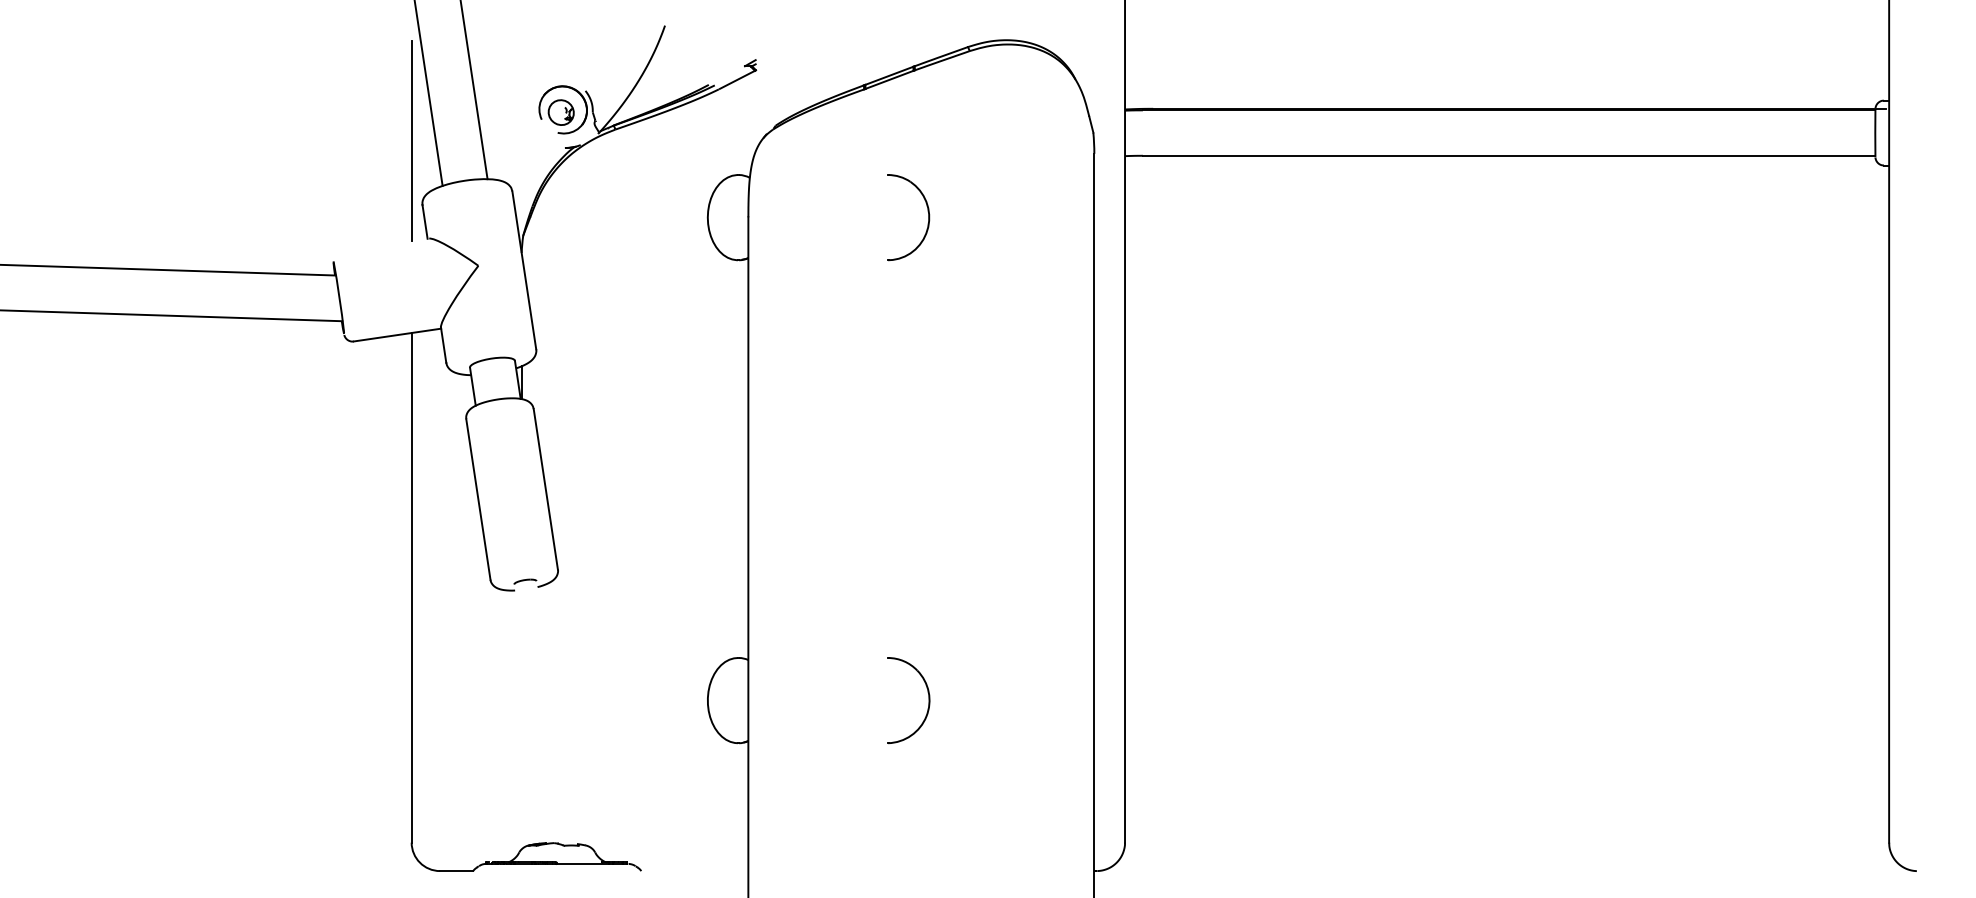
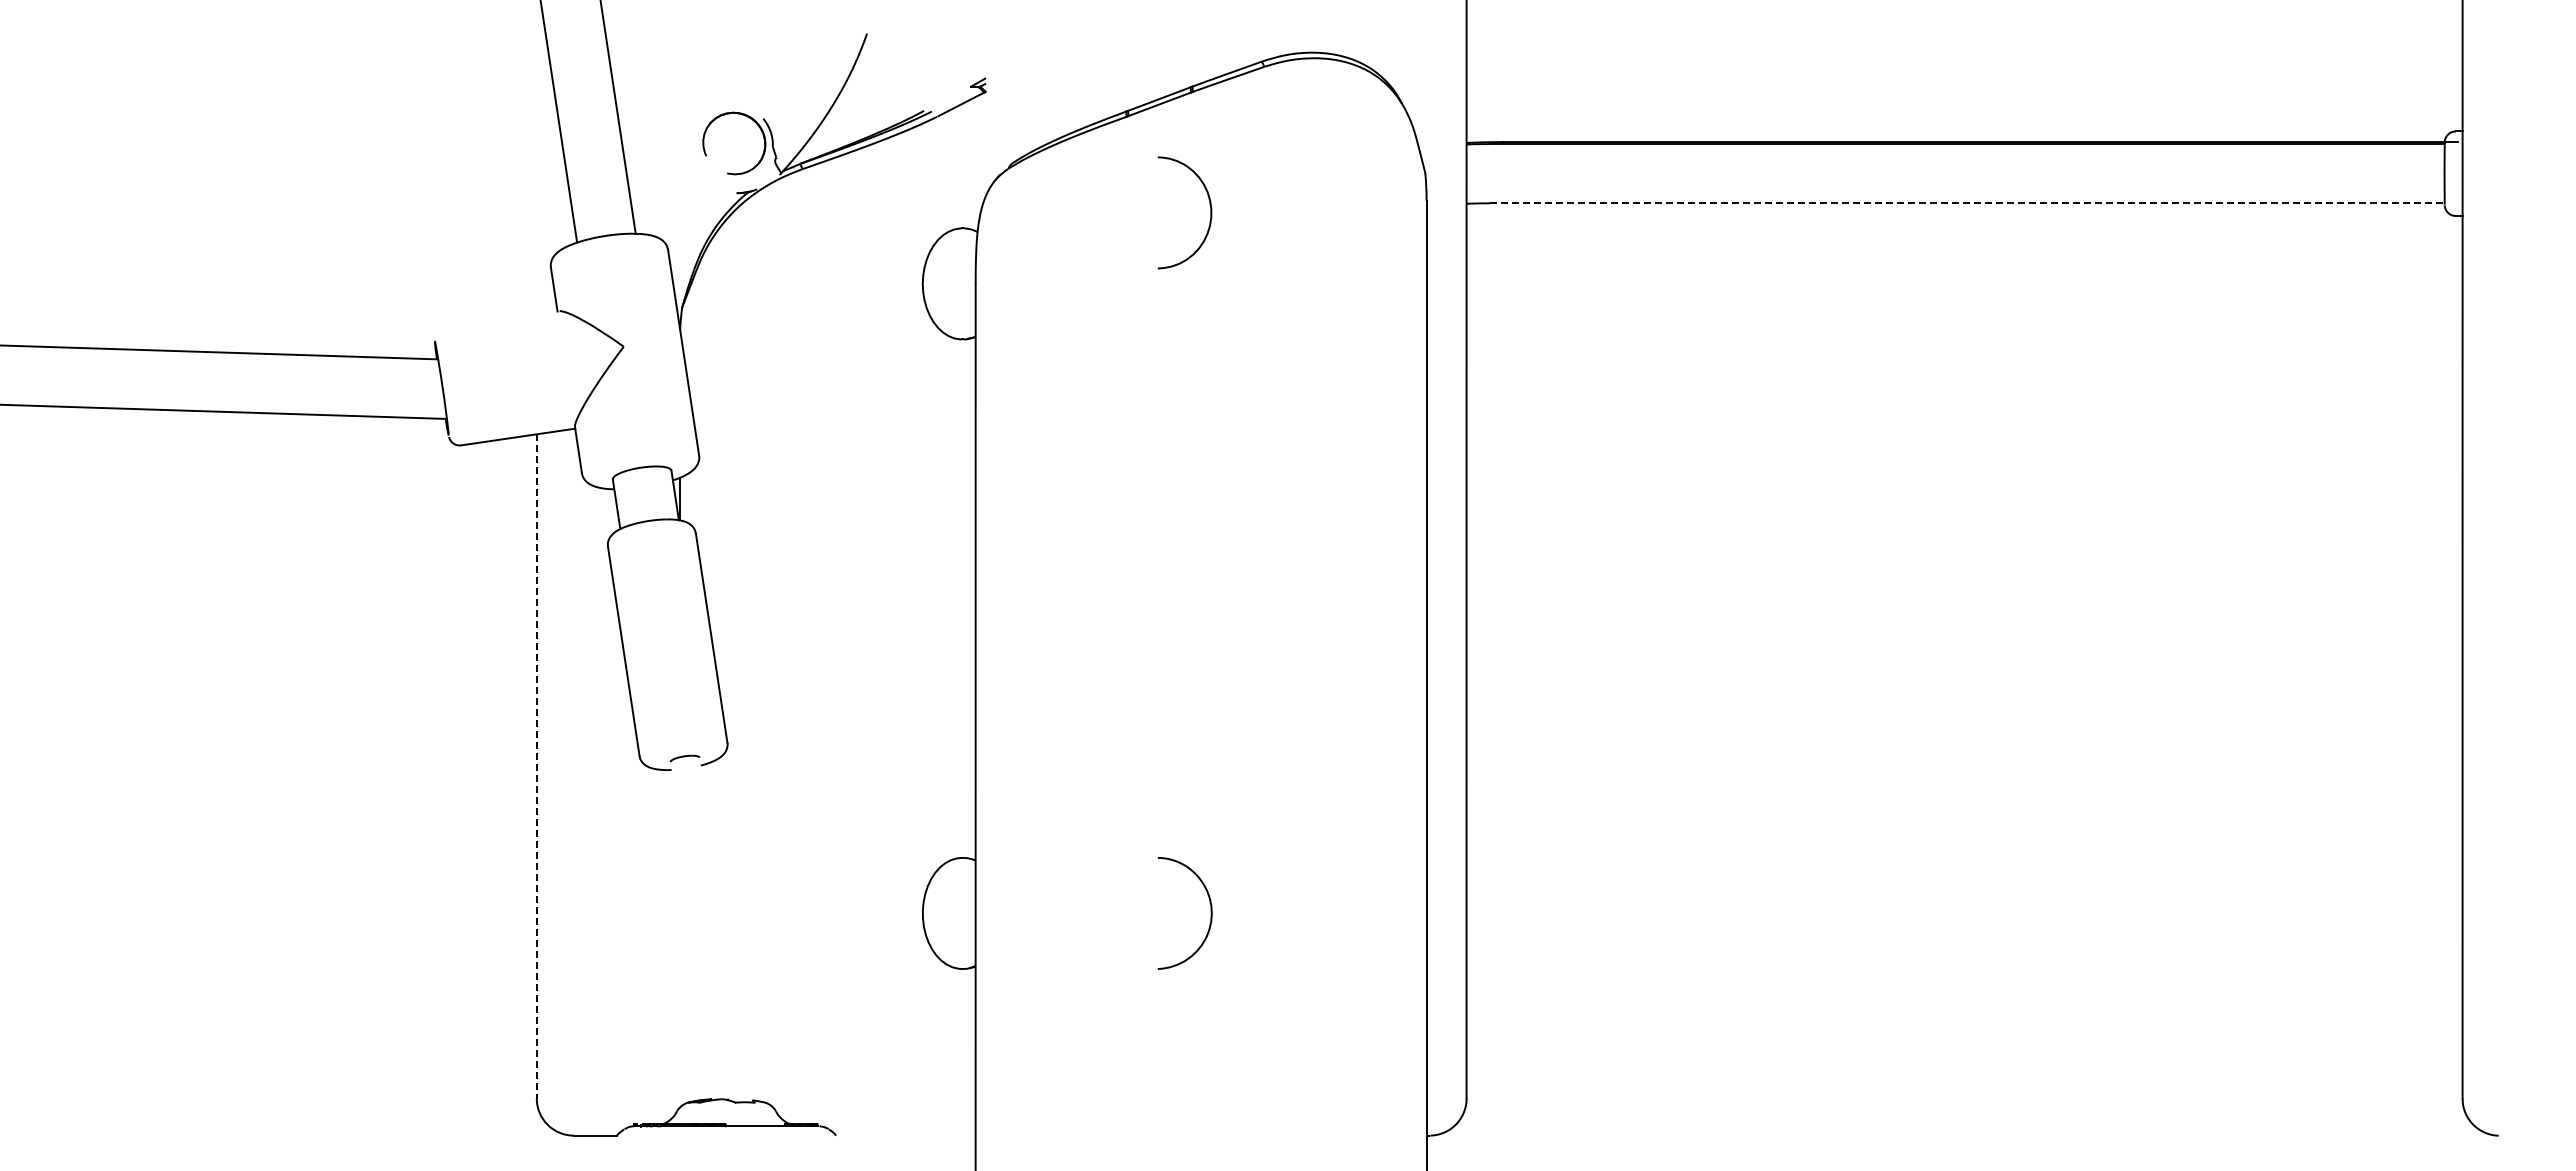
part: (561, 112) -> (731, 147), removed
line: (411, 141) -> (536, 184), removed
line: (1509, 155) -> (1967, 203), solid -> dashed
part: (927, 211) -> (1209, 205), moved
line: (411, 587) -> (536, 766), solid -> dashed

